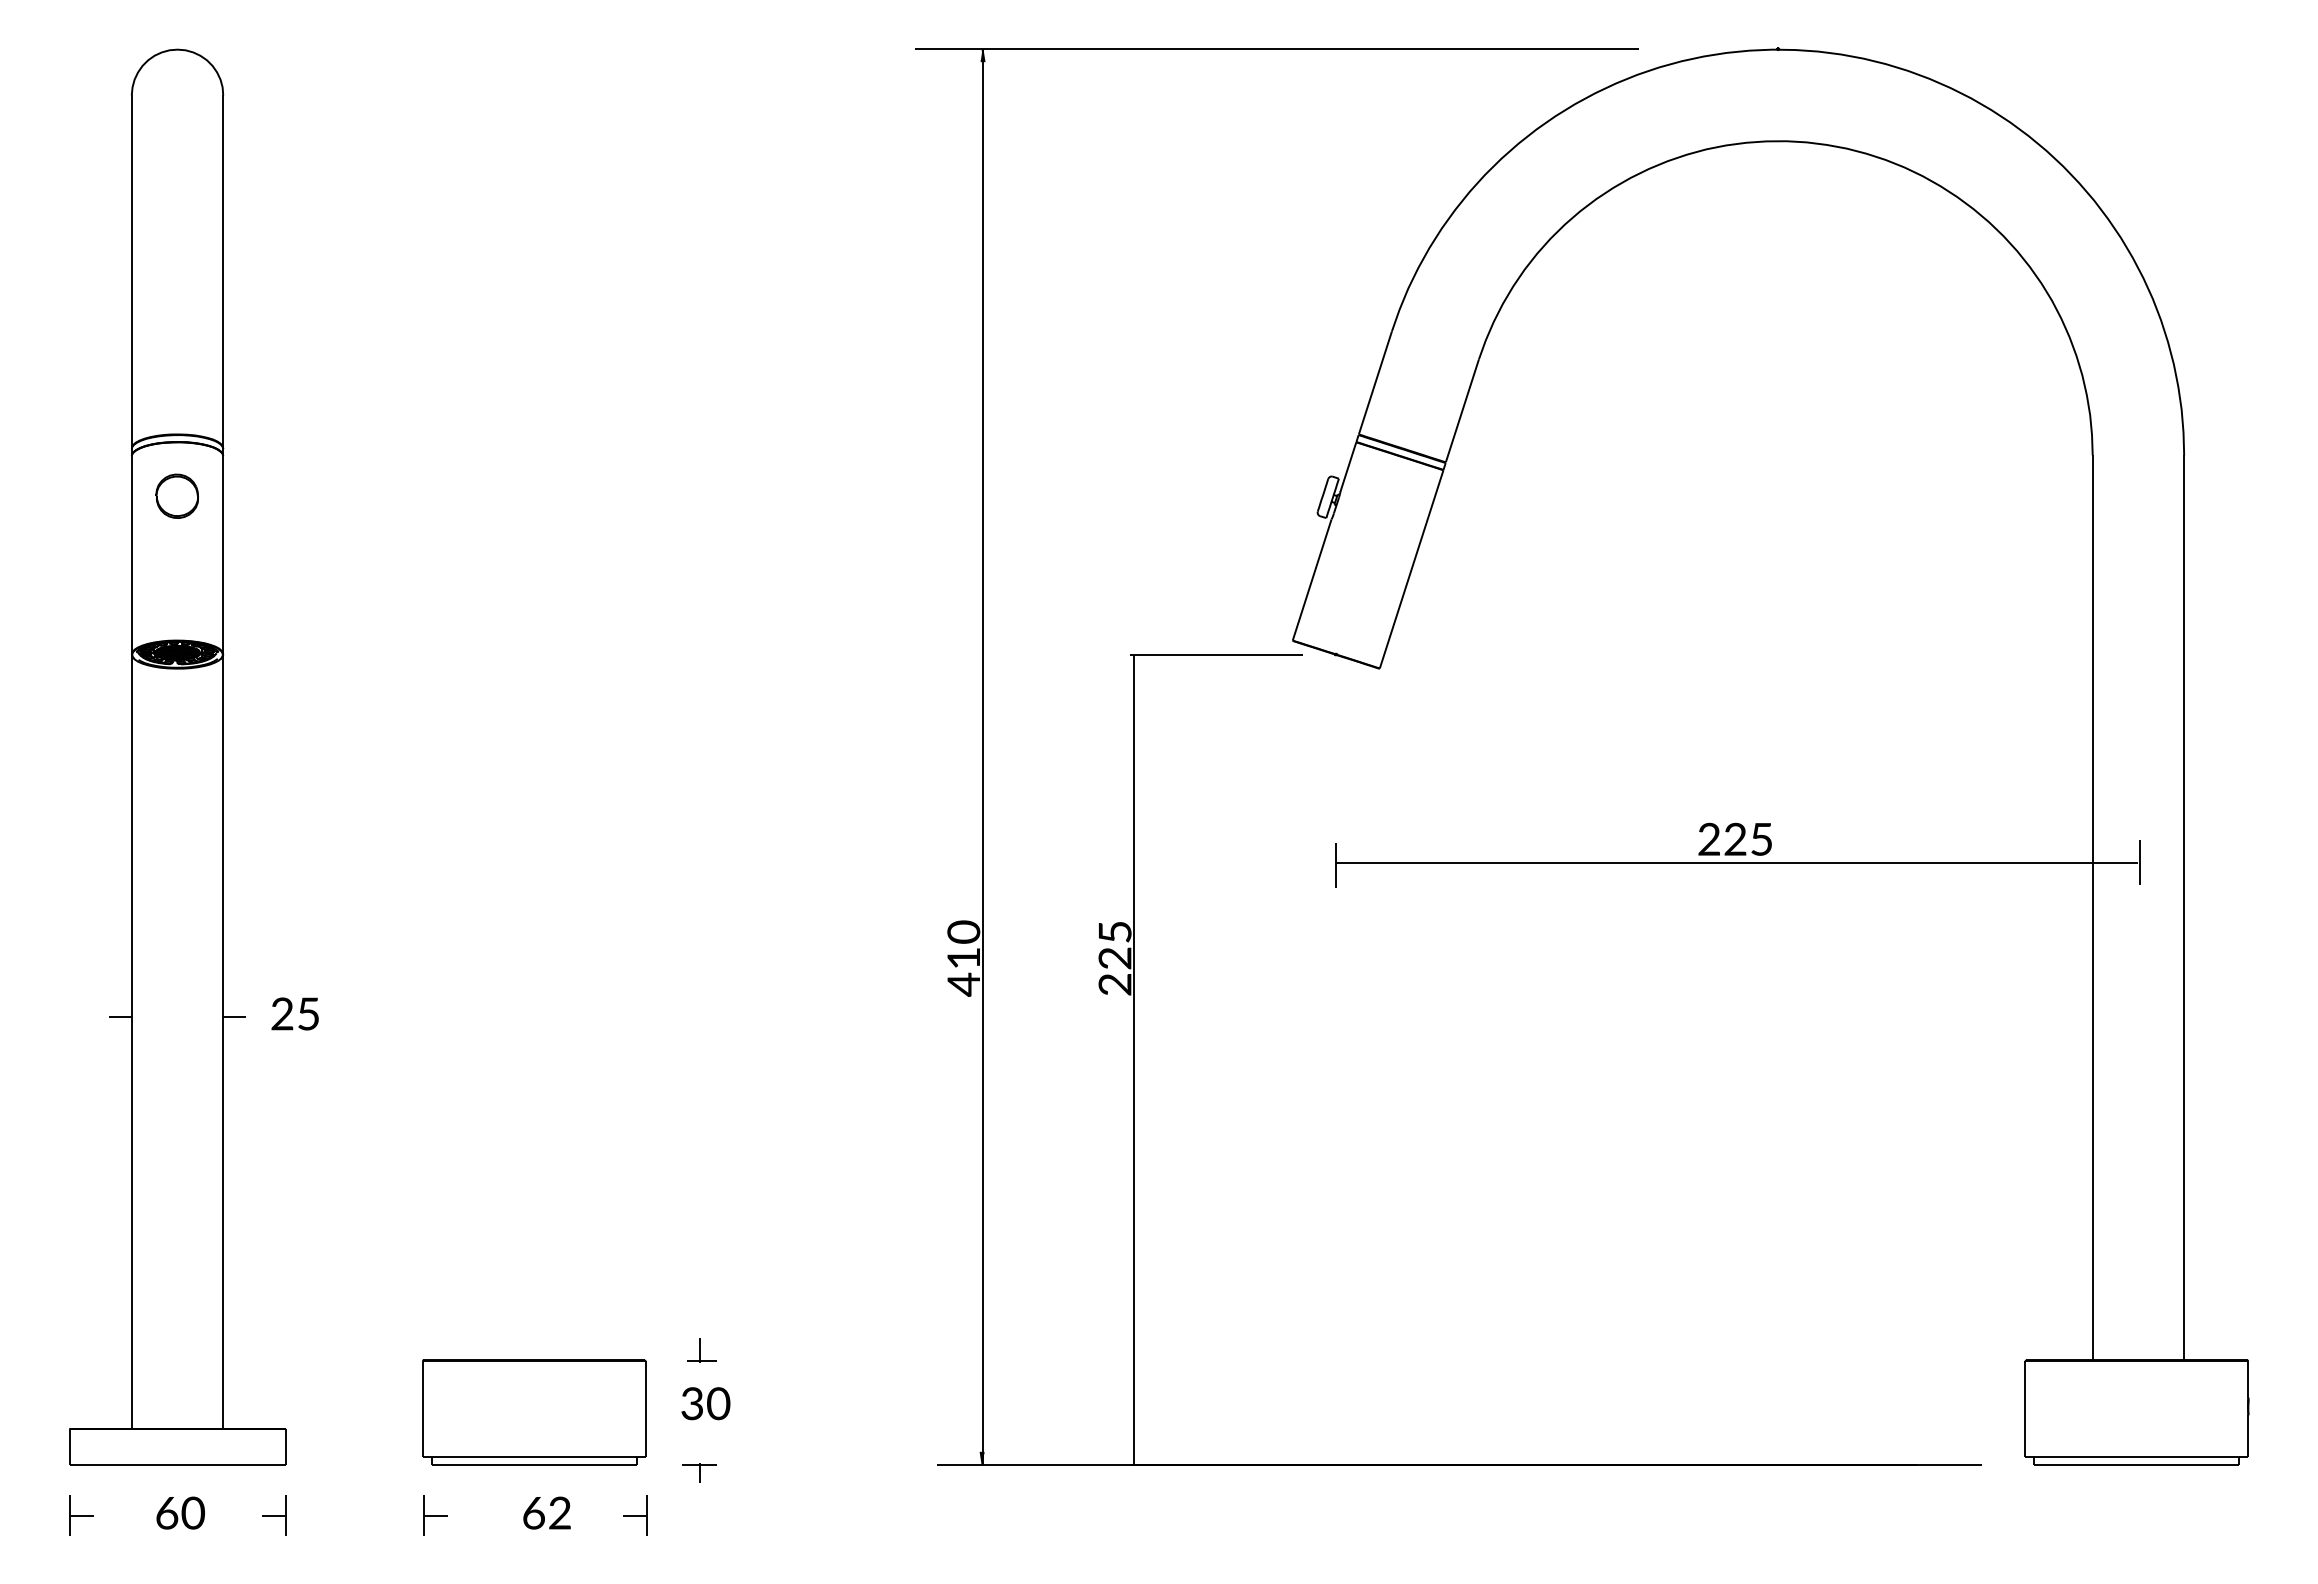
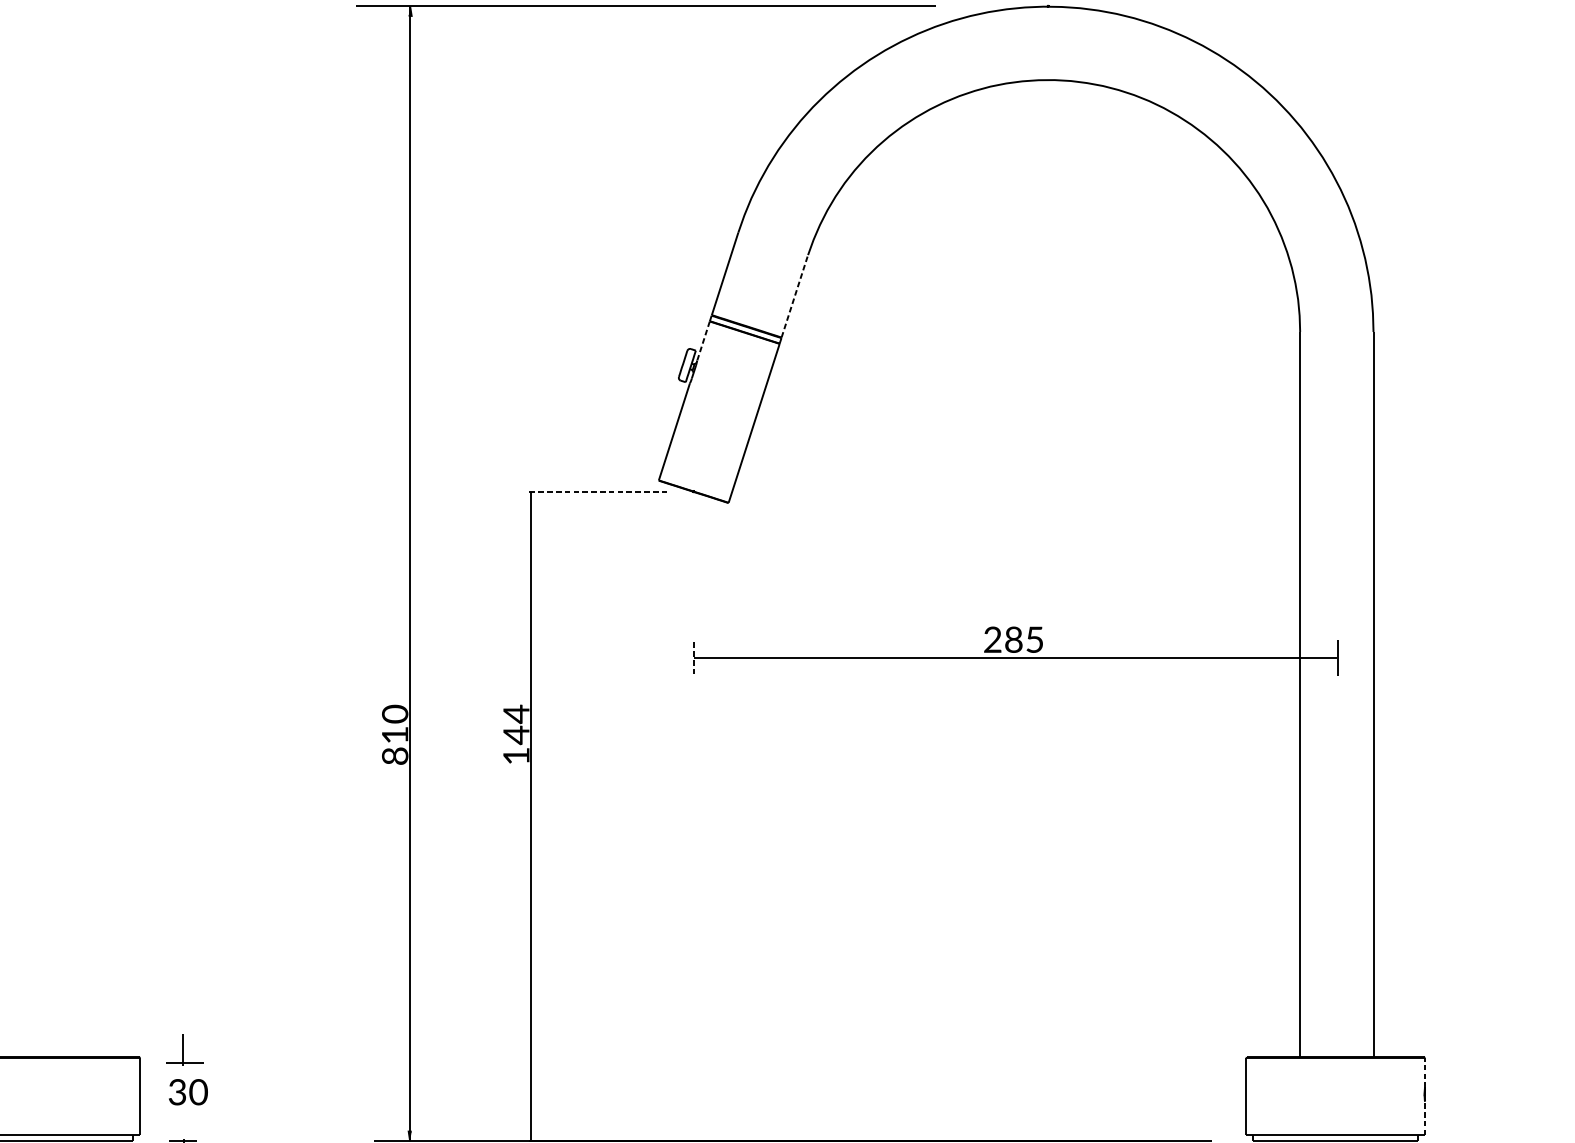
line: (1462, 410) -> (794, 295), solid -> dashed
line: (1348, 466) -> (703, 340), solid -> dashed
line: (1216, 654) -> (597, 491), solid -> dashed
text: (1735, 839) -> (1013, 639), 225 -> 285
line: (1336, 865) -> (693, 660), solid -> dashed
text: (1114, 957) -> (515, 734), 225 -> 144
text: (963, 984) -> (394, 756), 410 -> 810
part: (701, 1350) -> (184, 1049), size x1.6
line: (2248, 1379) -> (1425, 1072), solid -> dashed
line: (2248, 1435) -> (1425, 1117), solid -> dashed

